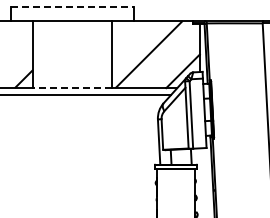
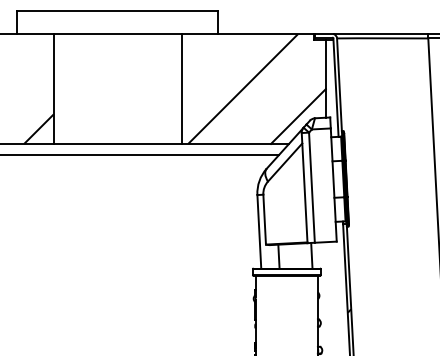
line: (72, 6) -> (118, 10), dashed -> solid
line: (71, 88) -> (116, 144), dashed -> solid

